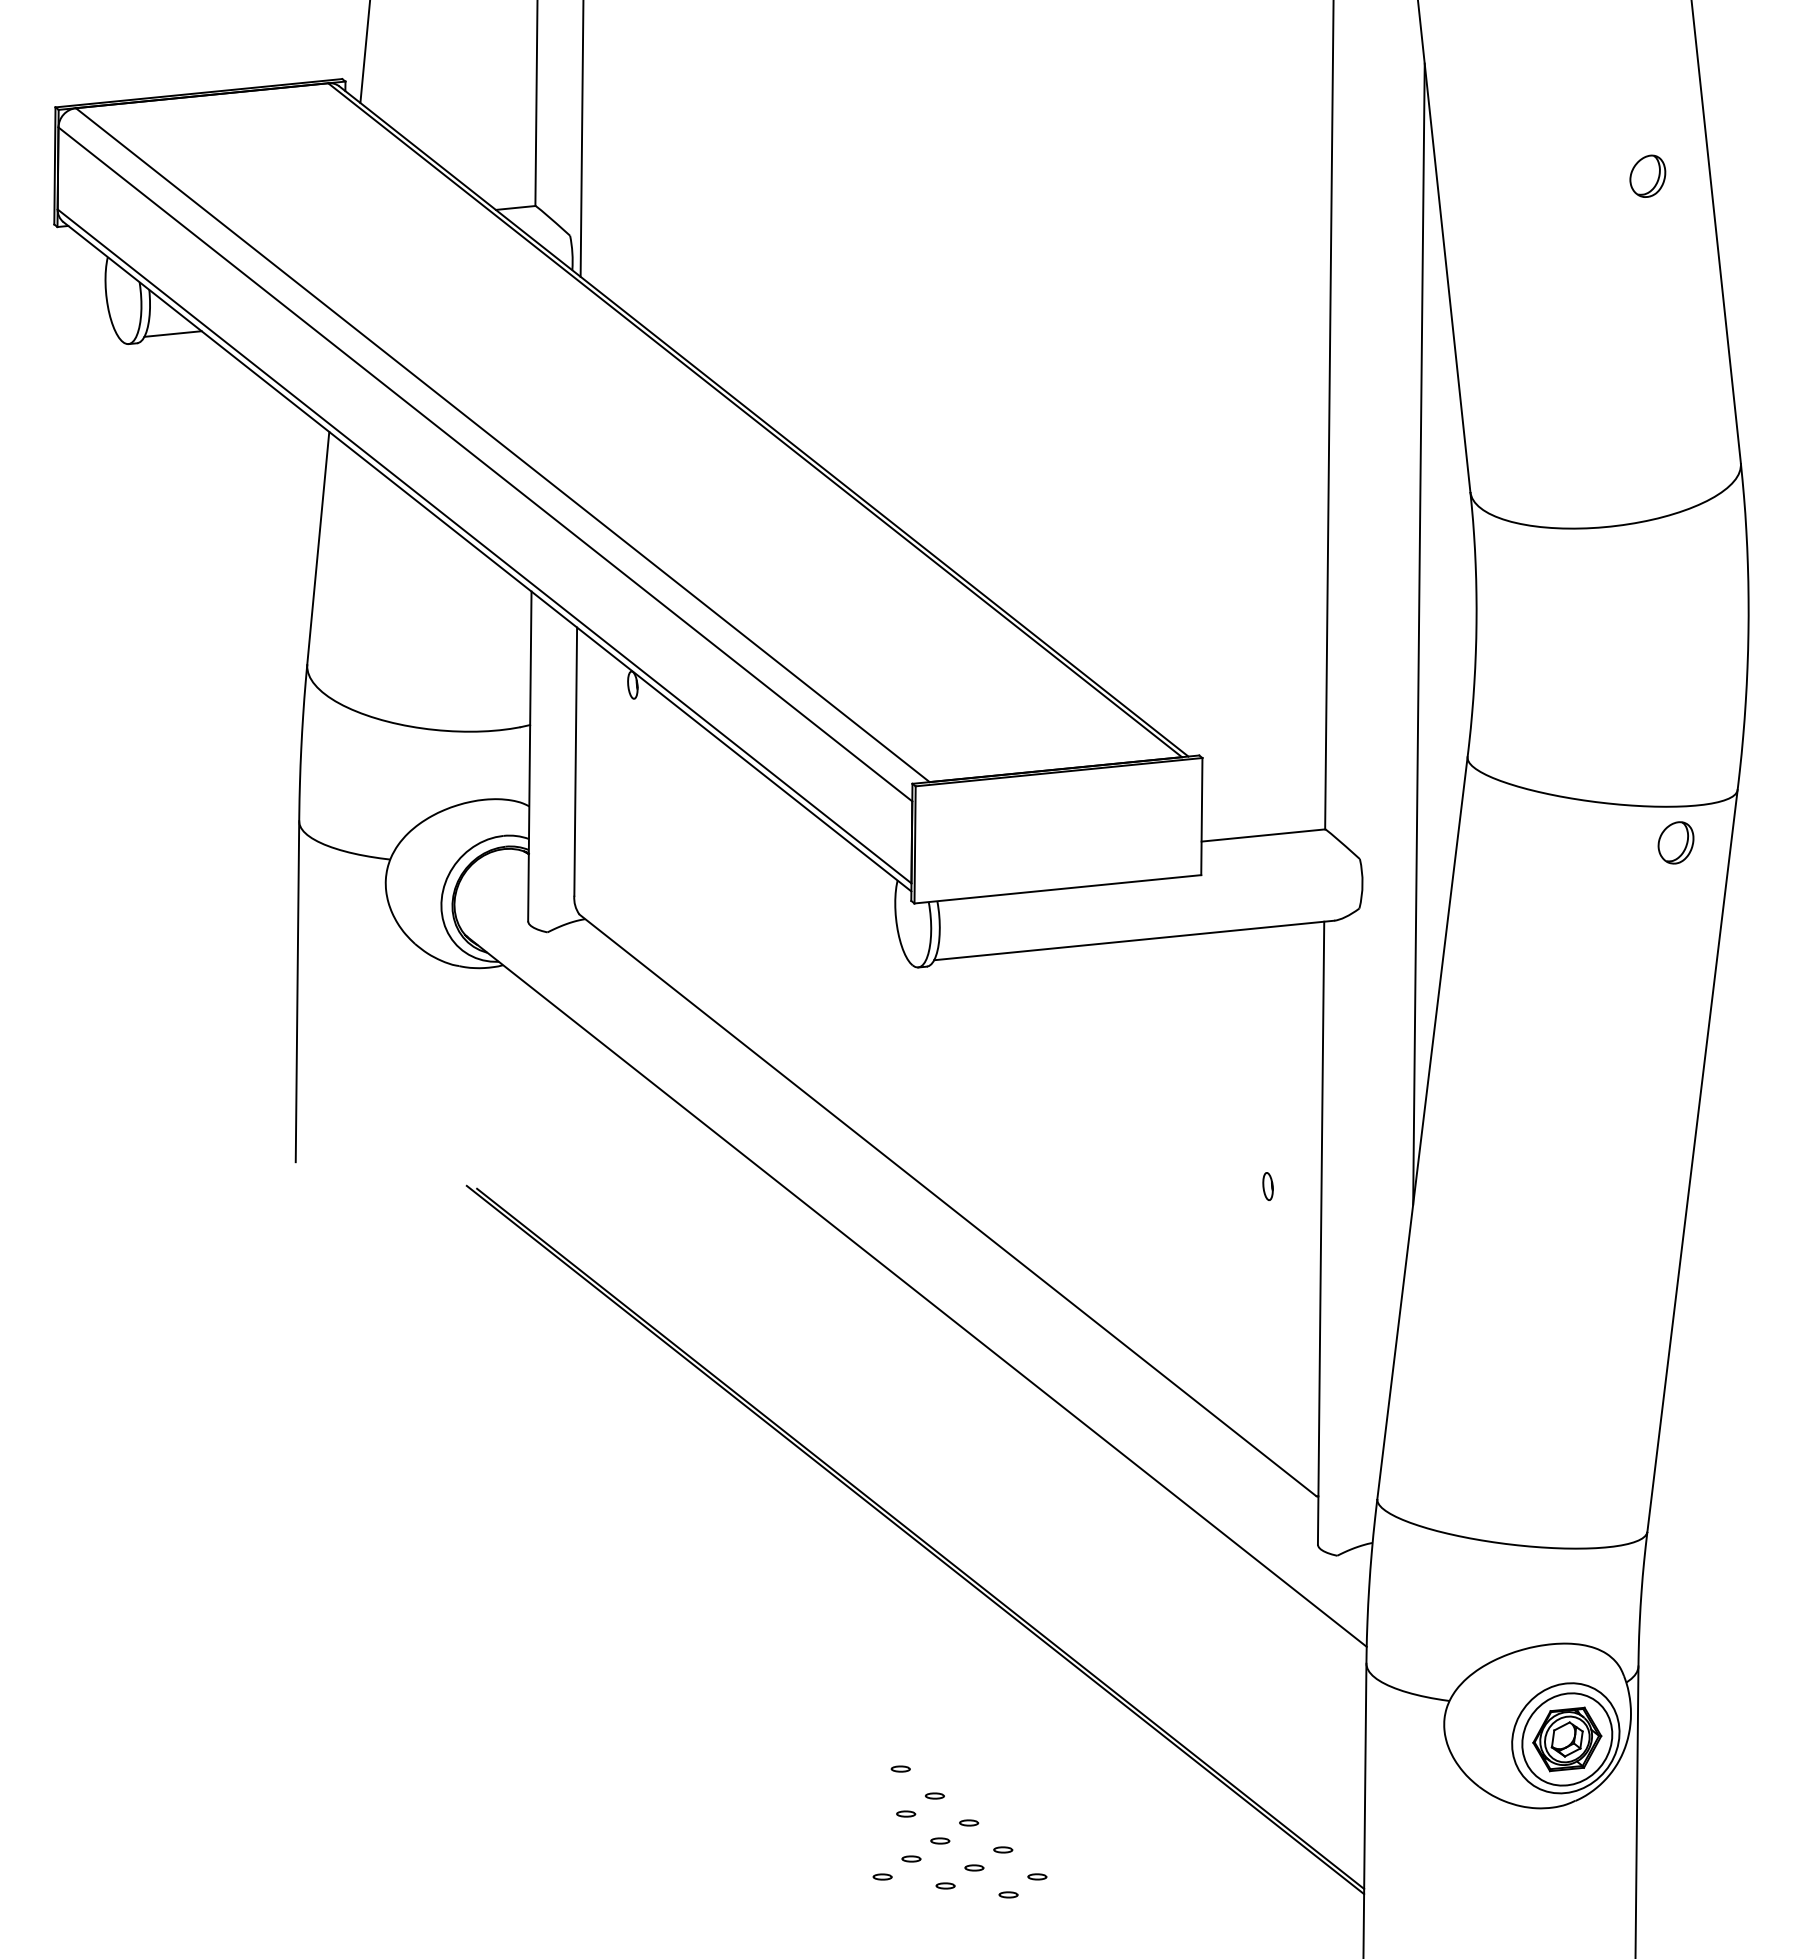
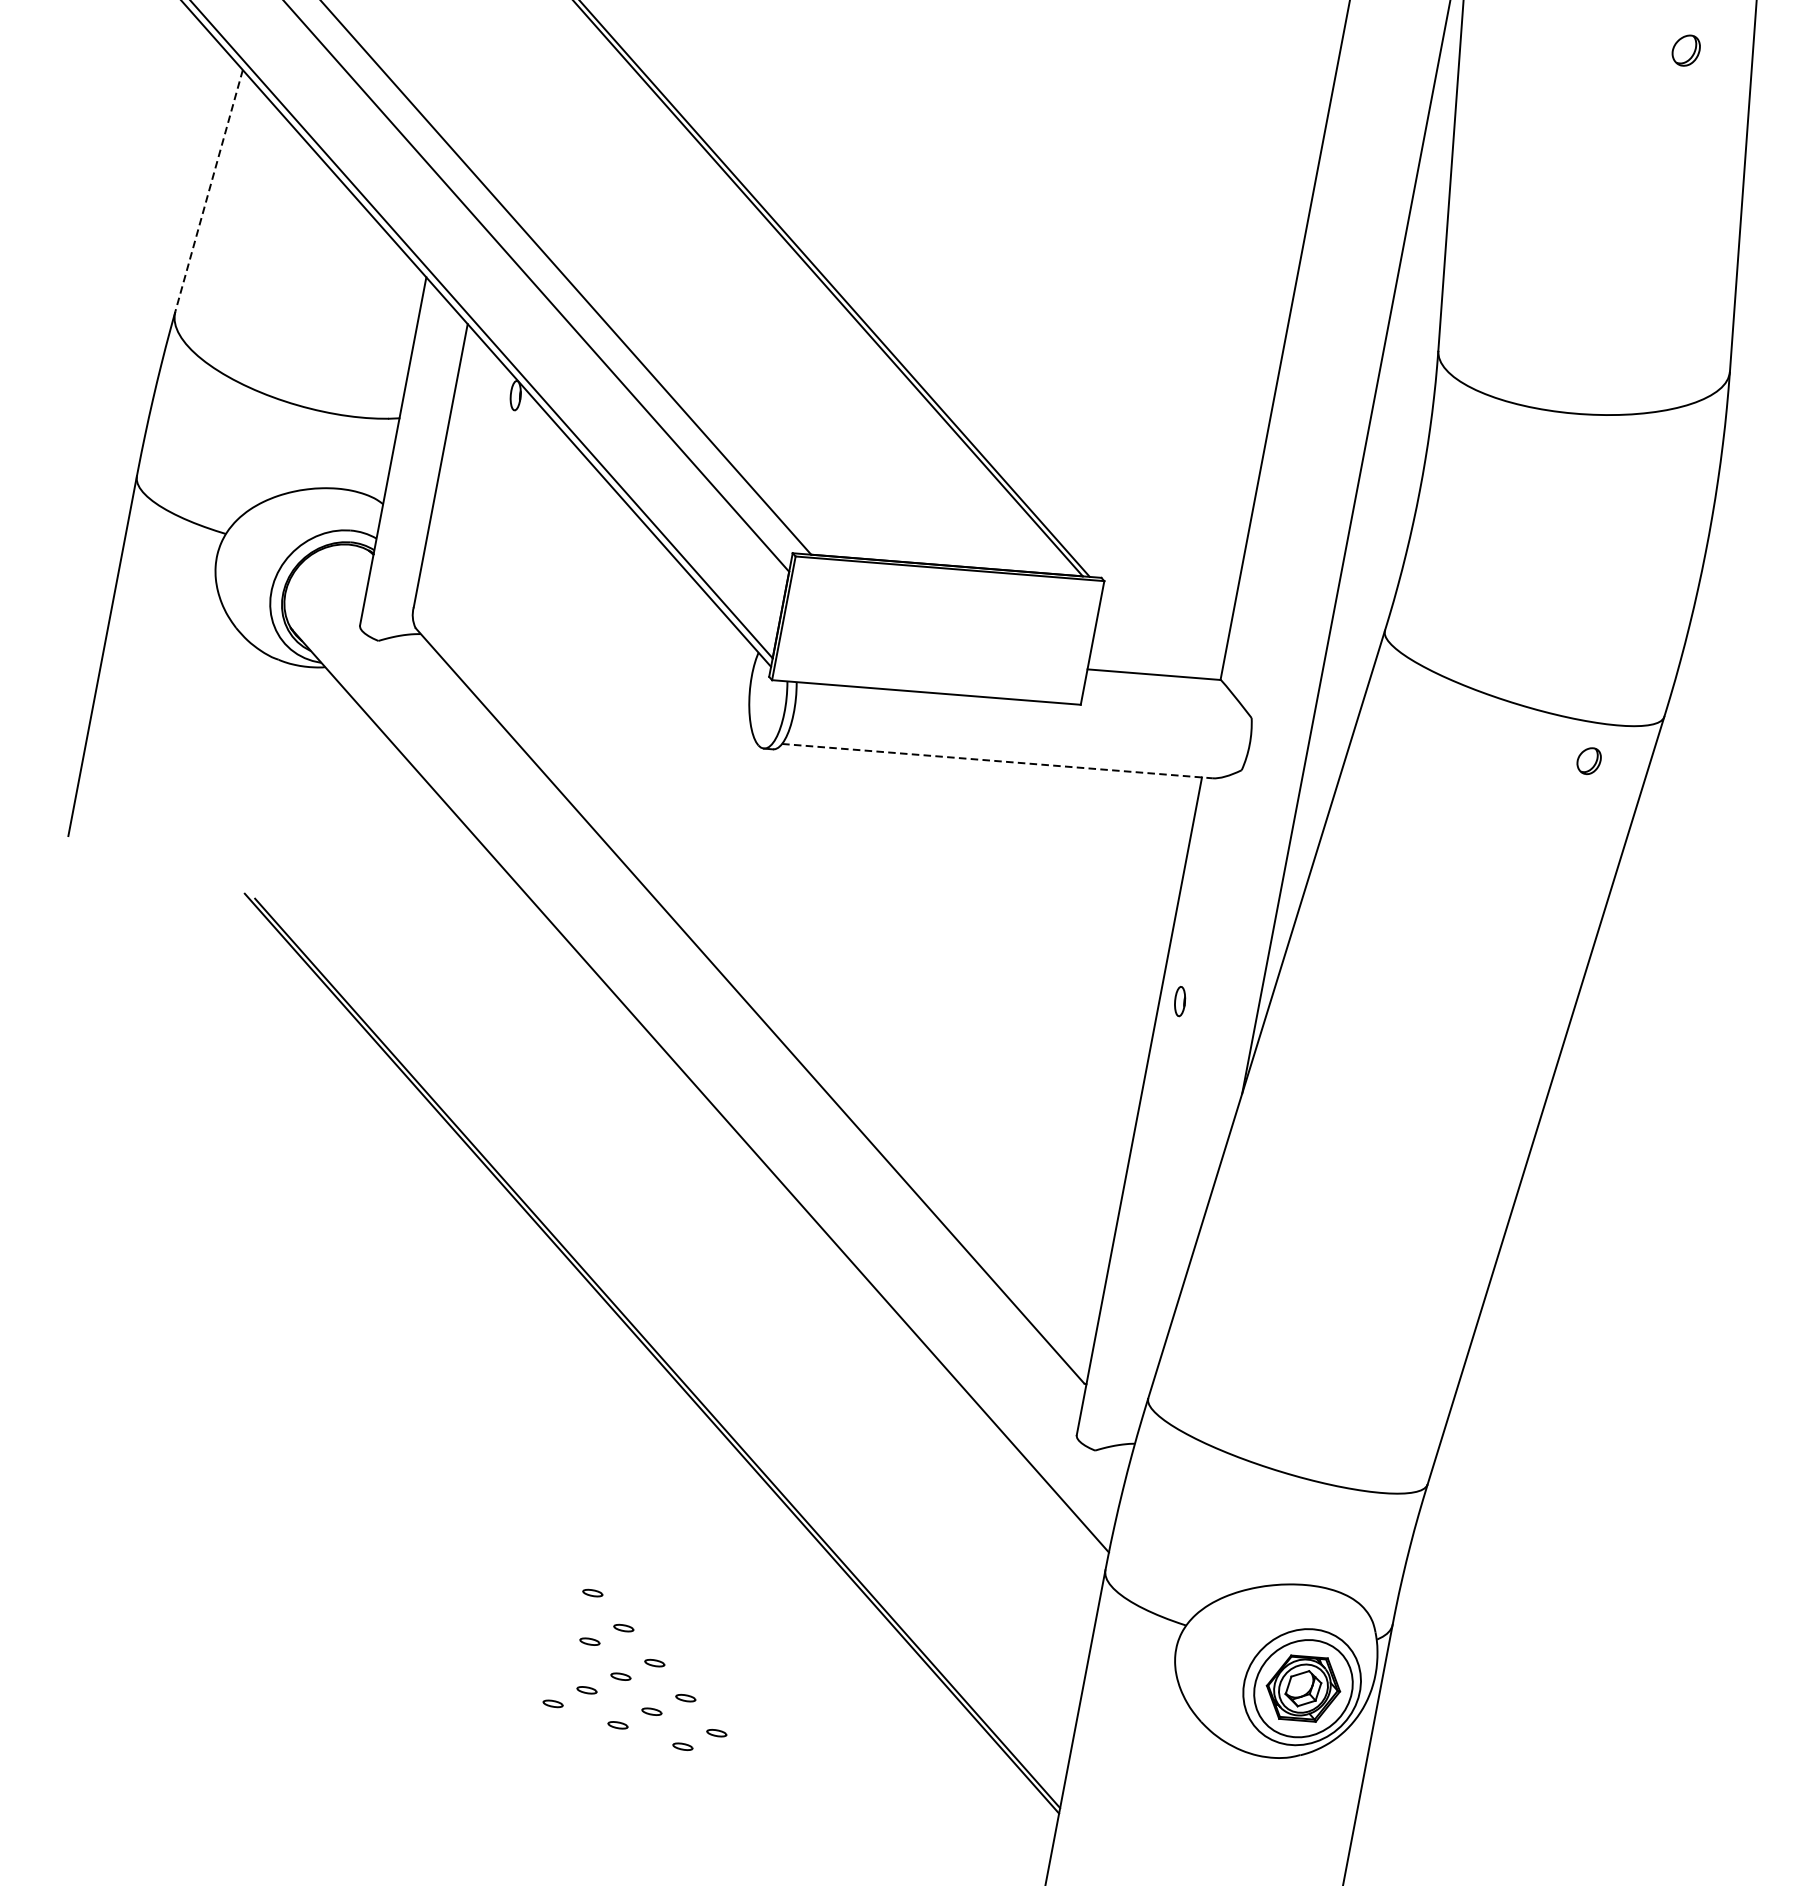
part: (1647, 175) -> (1685, 49), size x0.7
line: (318, 548) -> (209, 191), solid -> dashed
part: (1675, 842) -> (1588, 760), size x0.6
line: (1134, 940) -> (997, 761), solid -> dashed
part: (1267, 1186) -> (1179, 1001), moved

